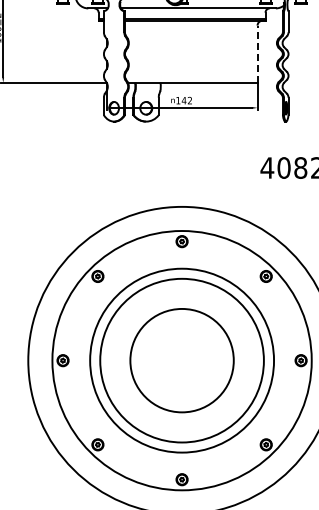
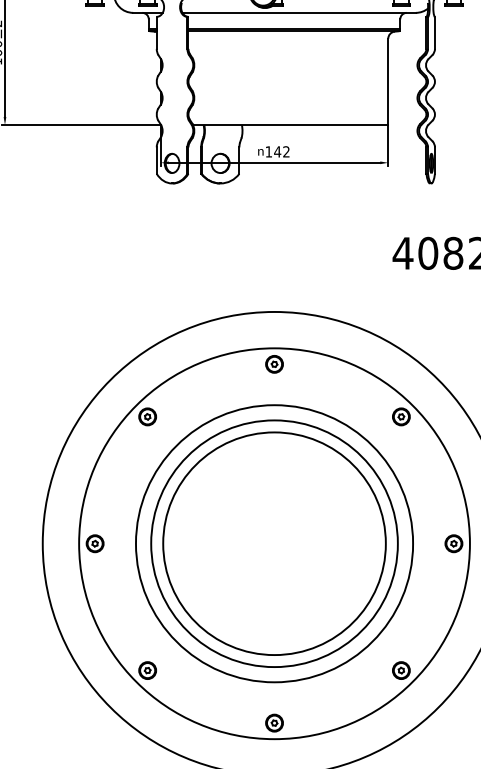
line: (257, 54) -> (388, 82), dashed -> solid
circle: (181, 360) -> (273, 543), size x1.43

